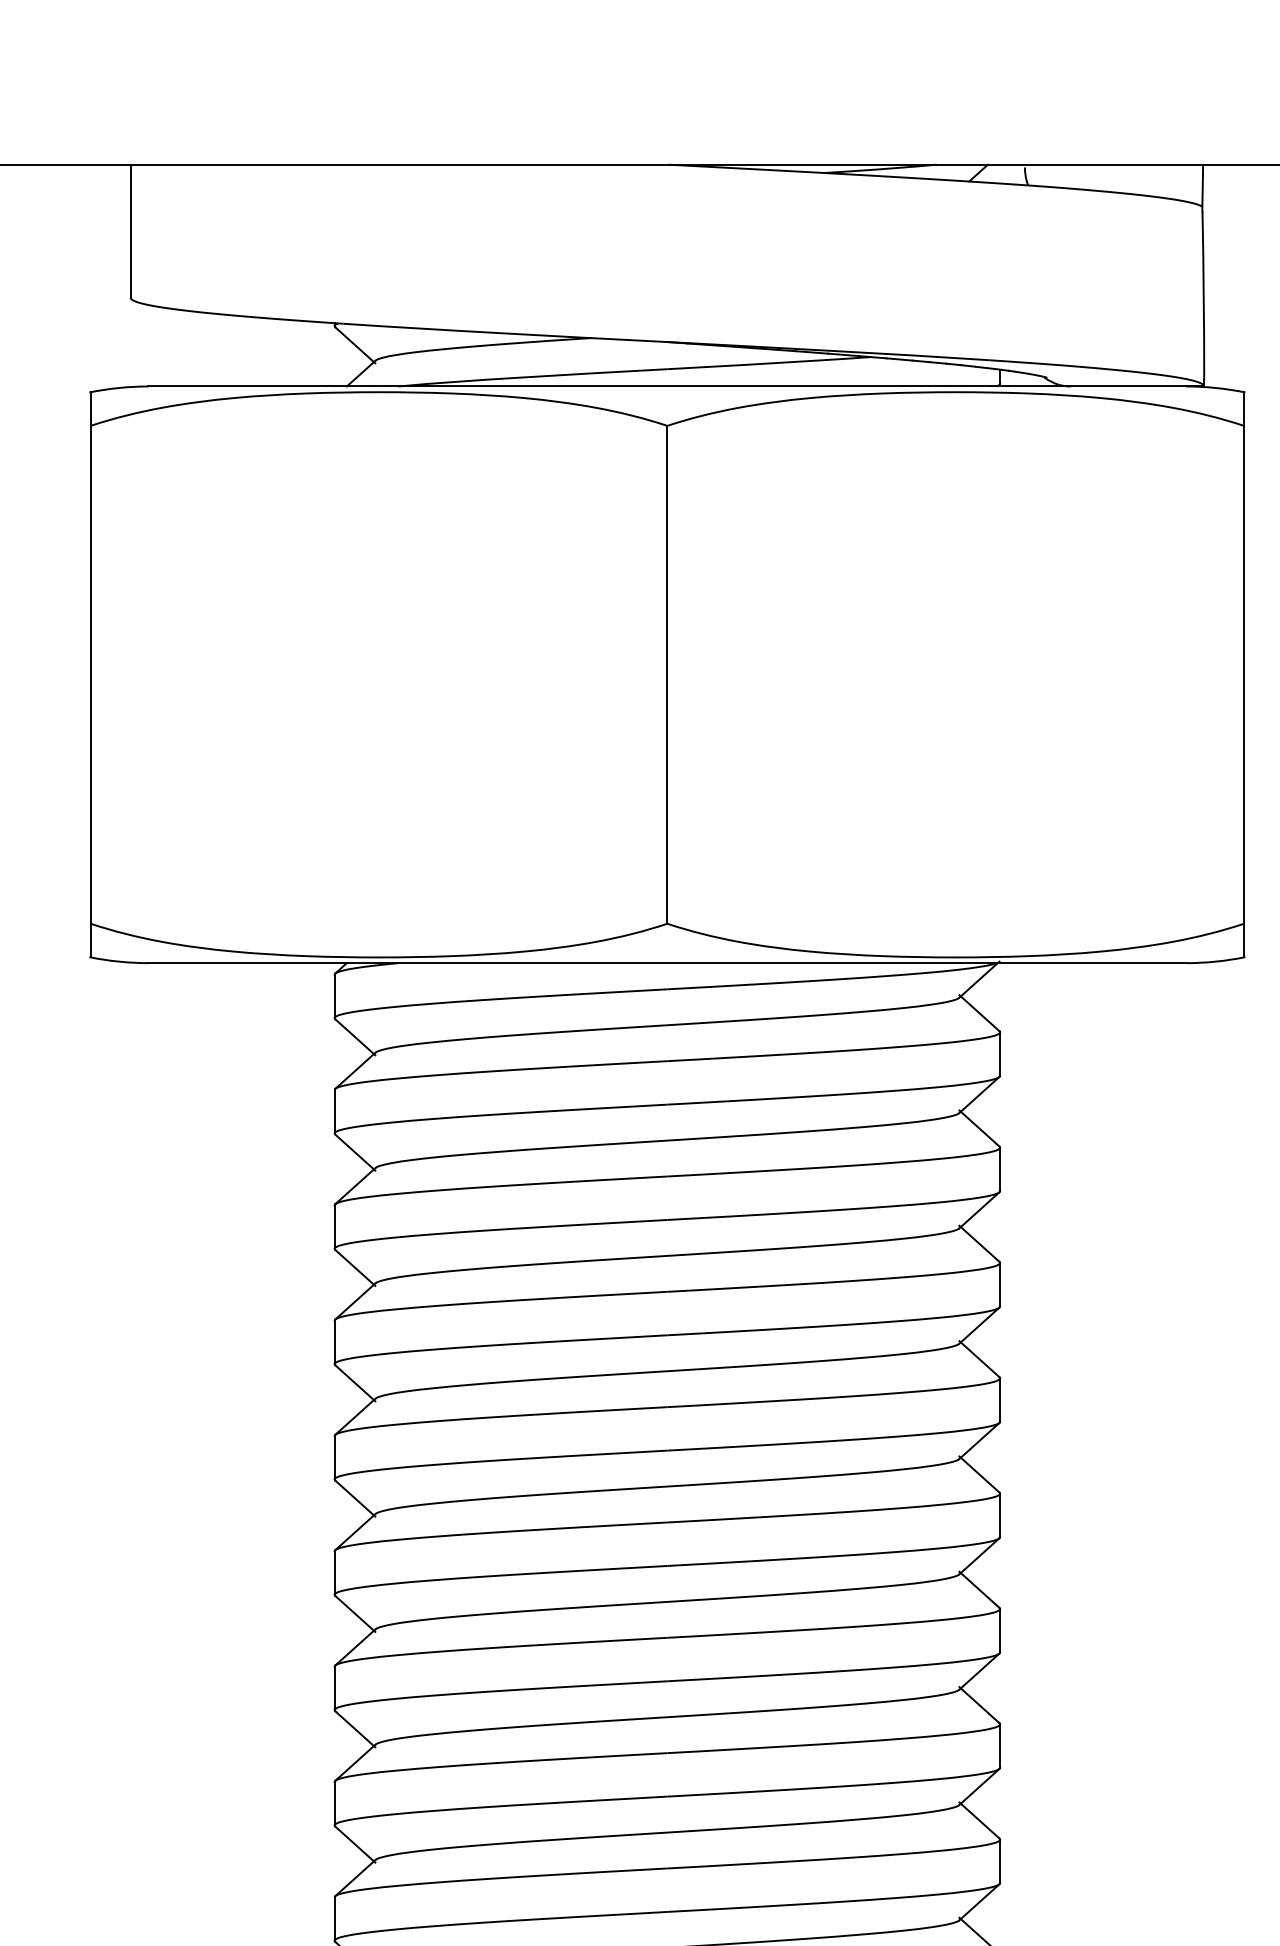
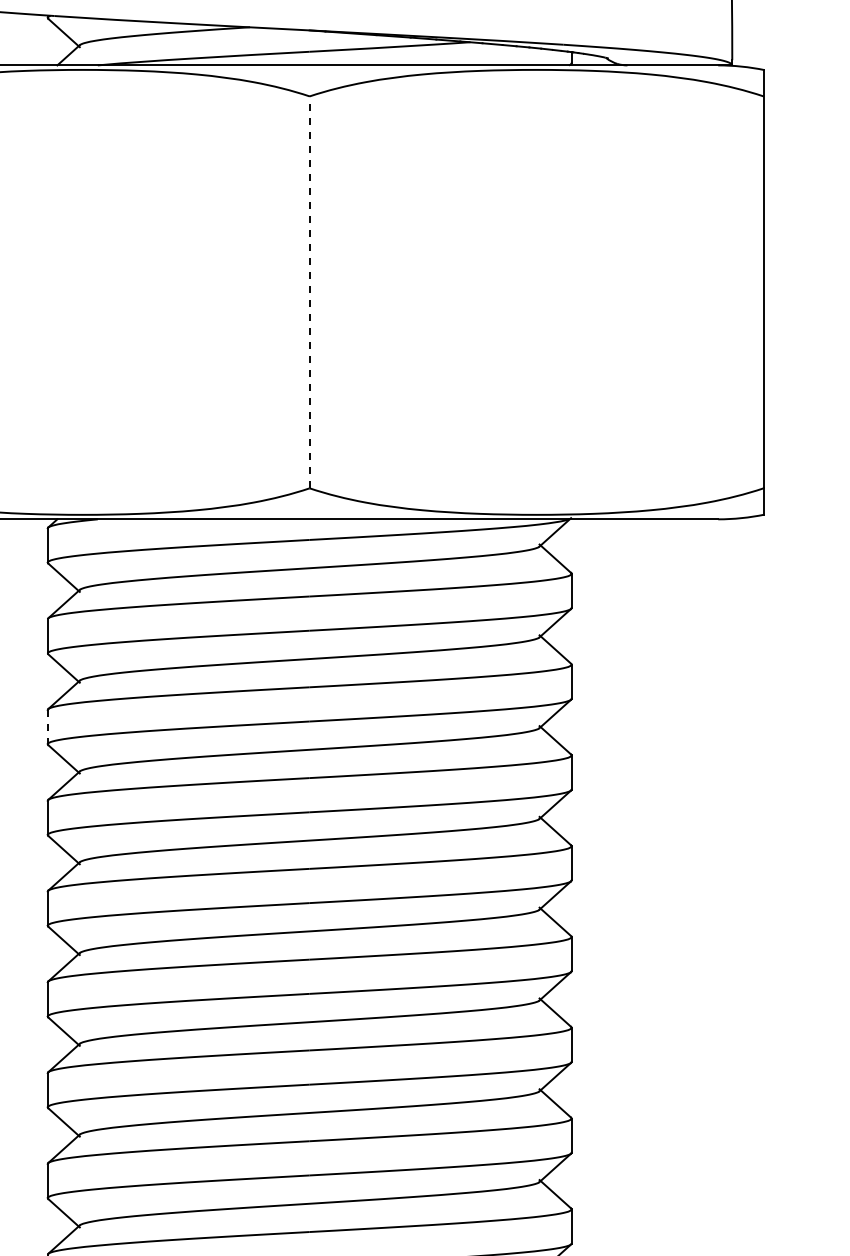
line: (667, 674) -> (309, 292), solid -> dashed
line: (334, 1227) -> (47, 727), solid -> dashed

